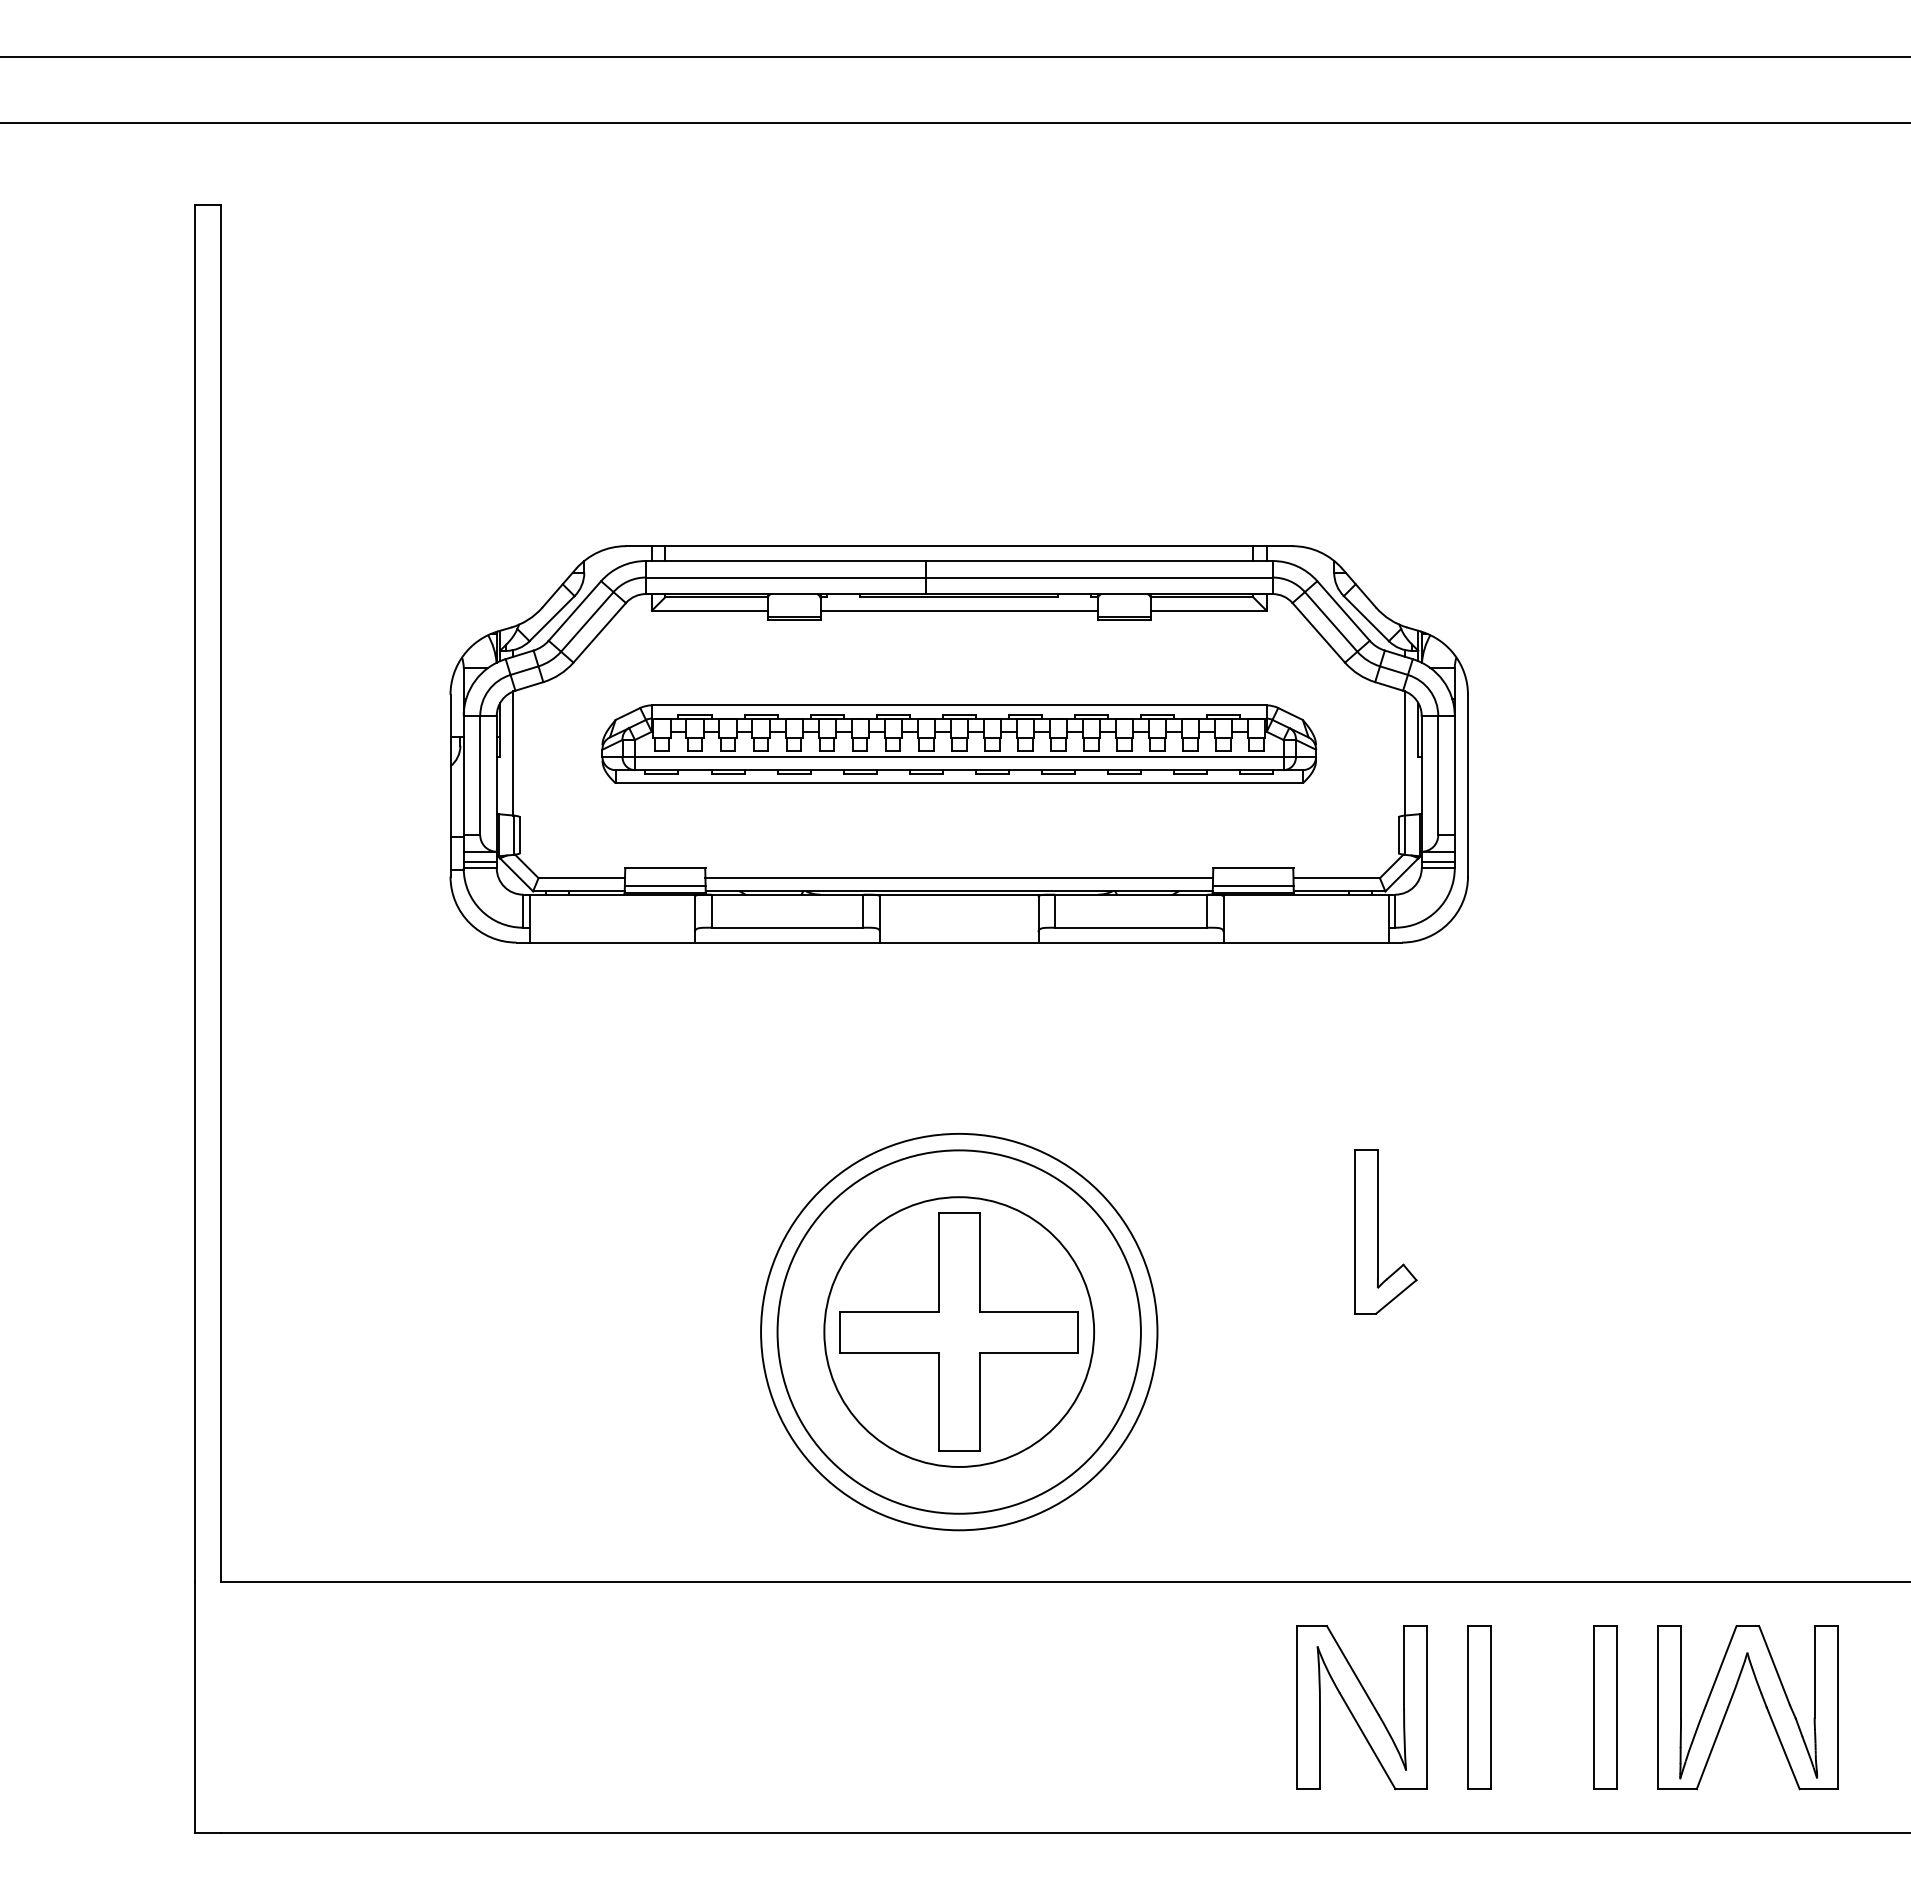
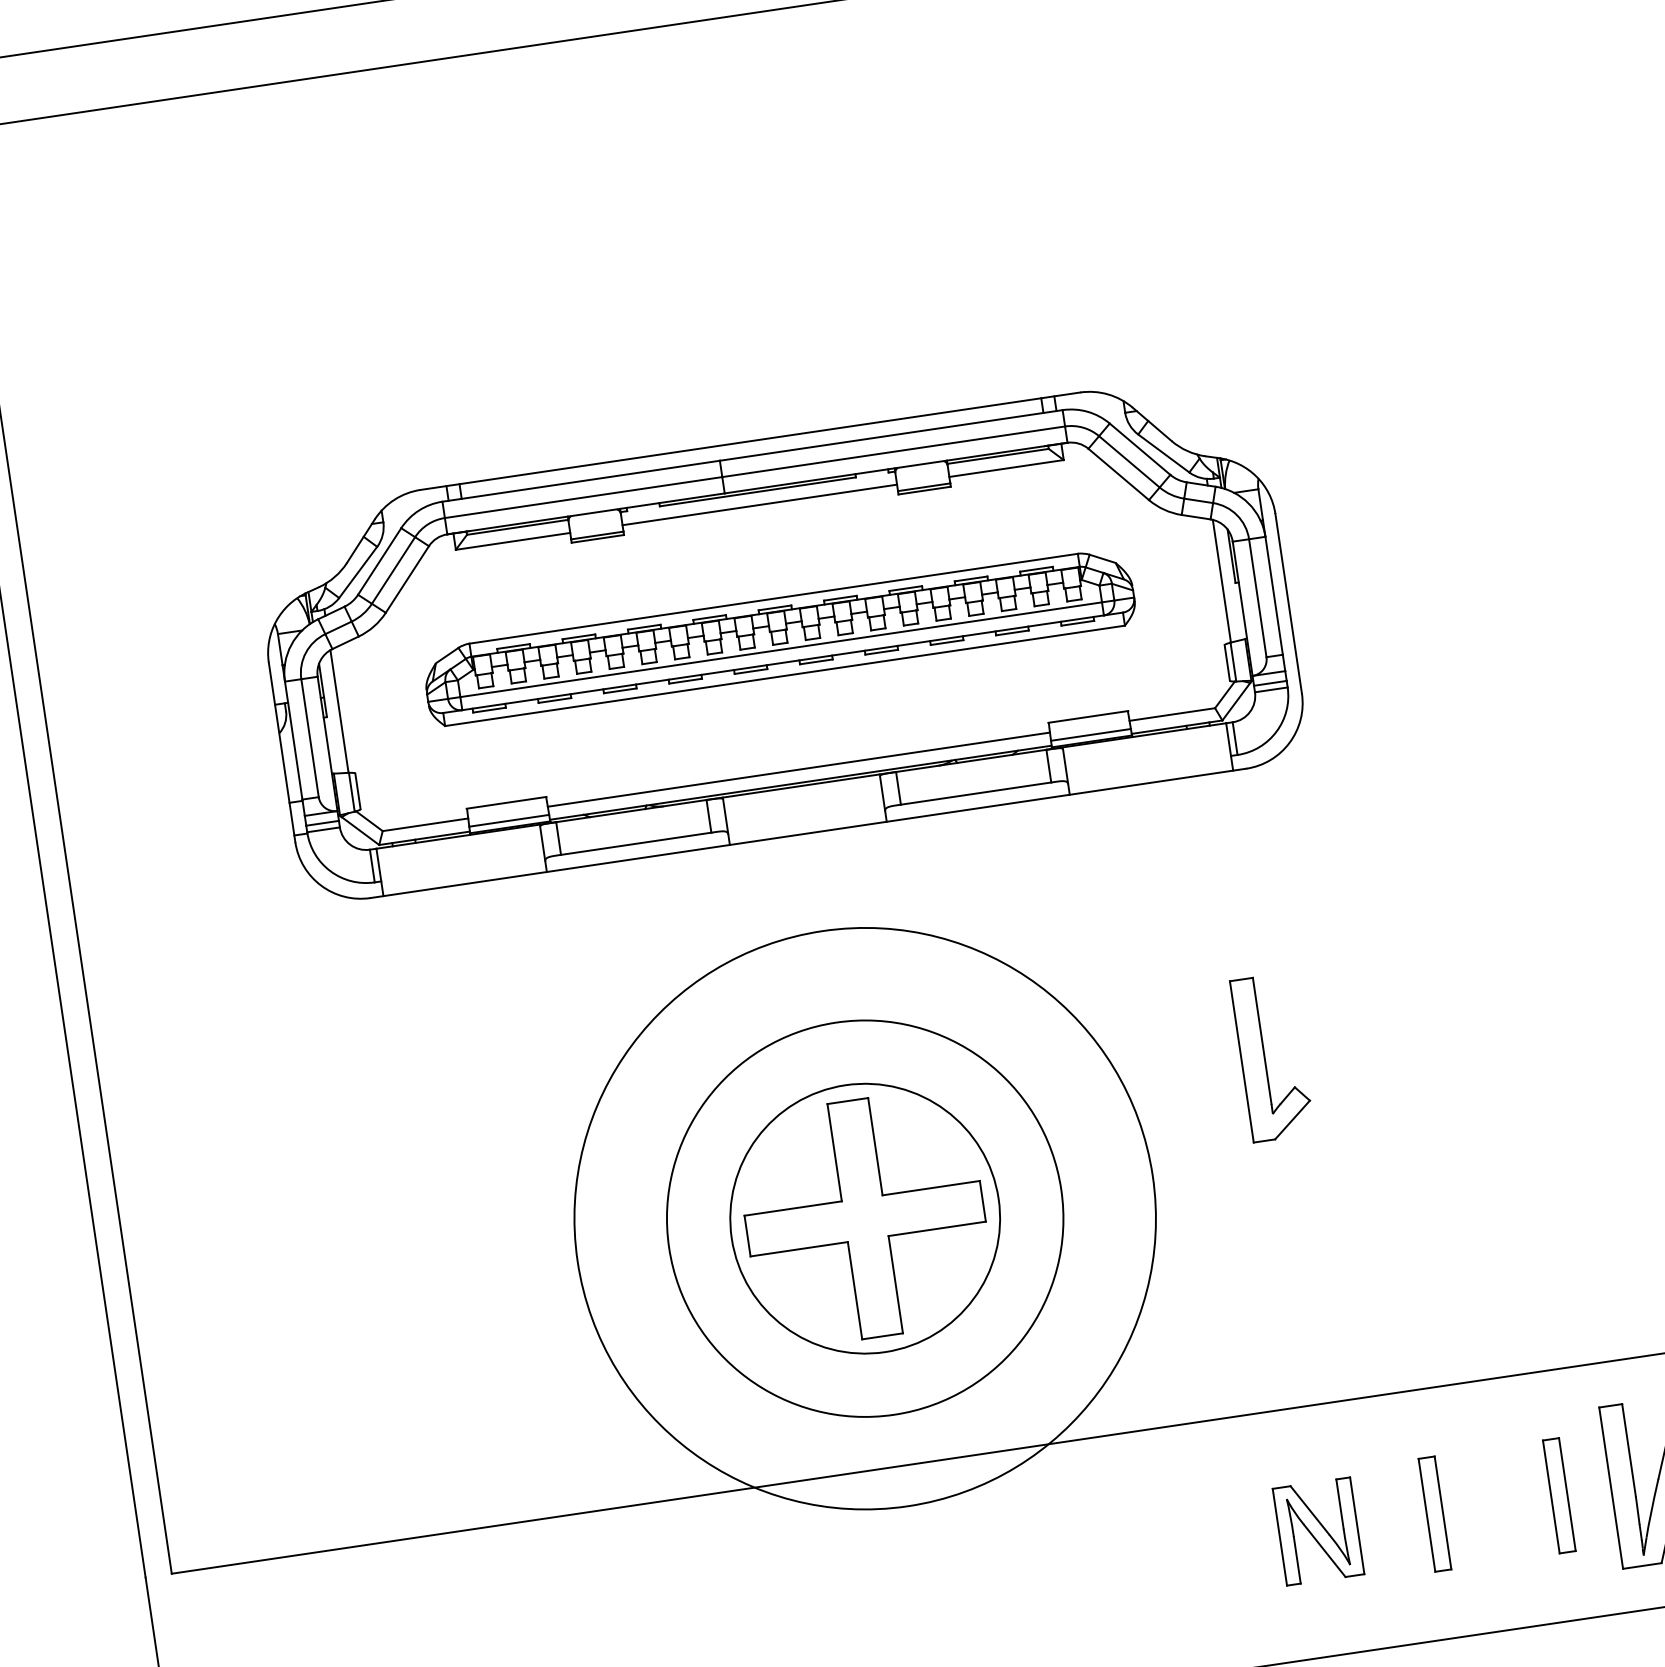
circle: (958, 1331) -> (864, 1218), size x1.6
part: (1361, 1707) -> (1317, 1531), size x0.6
part: (1479, 1707) -> (1434, 1514), size x0.7
part: (1605, 1707) -> (1559, 1495), size x0.7

